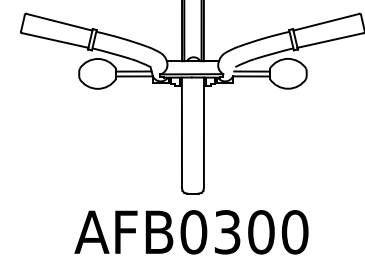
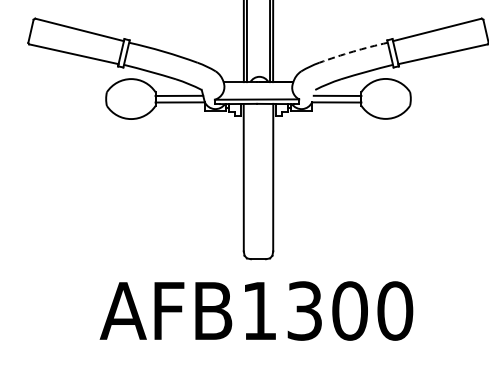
arc: (263, 38) -> (353, 51), solid -> dashed
text: (193, 231) -> (259, 310), AFB0300 -> AFB1300

